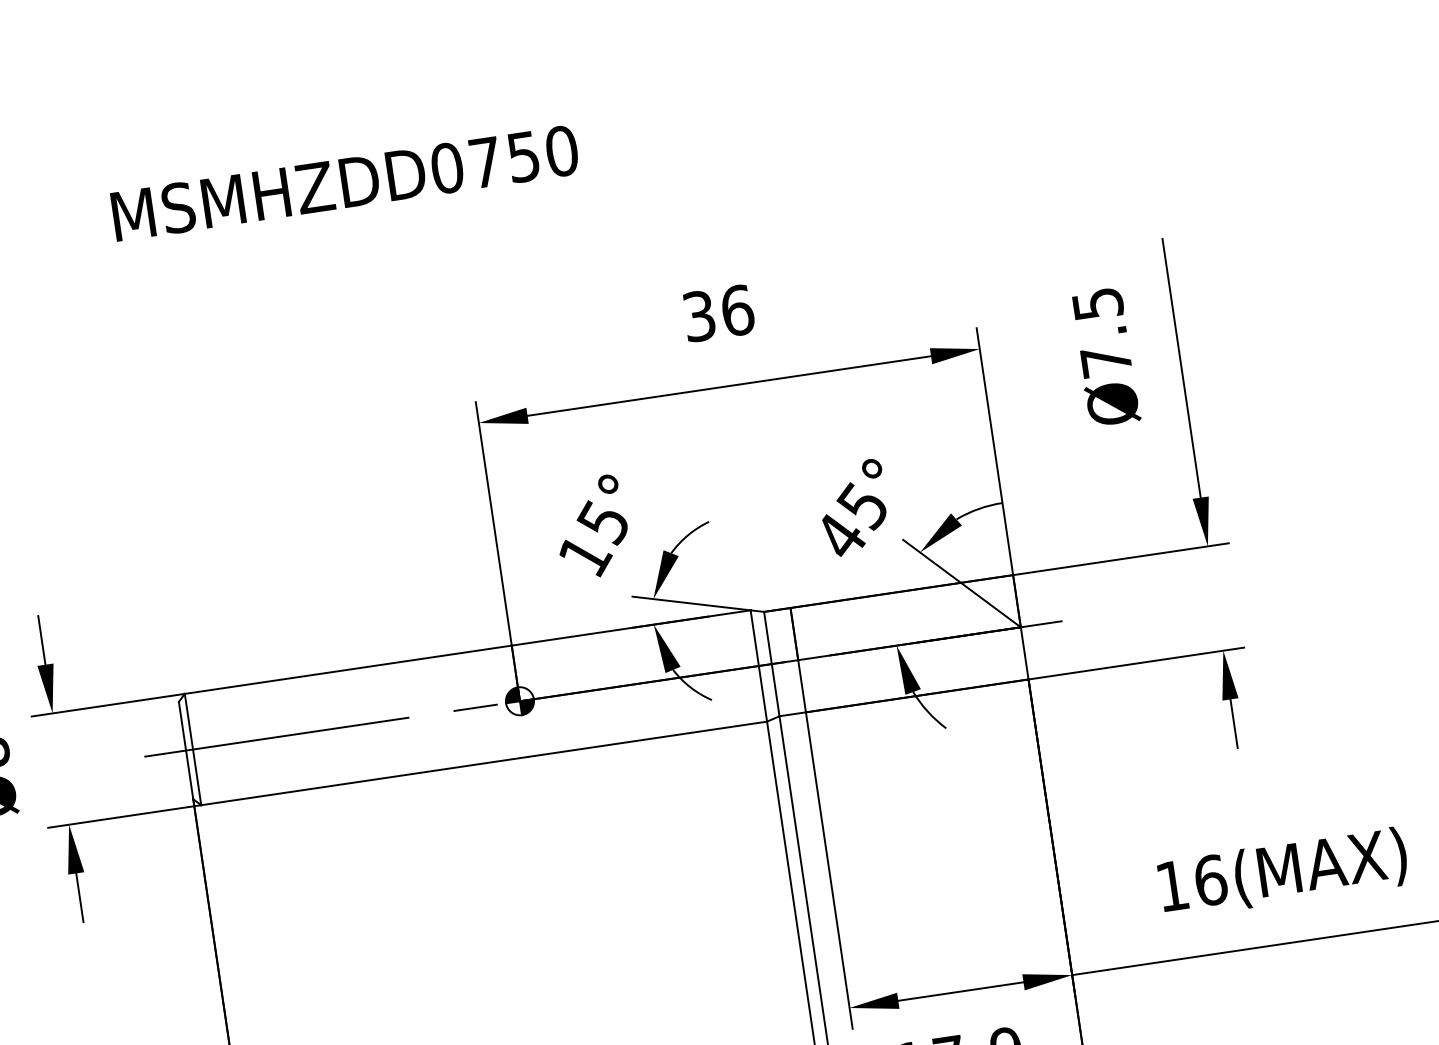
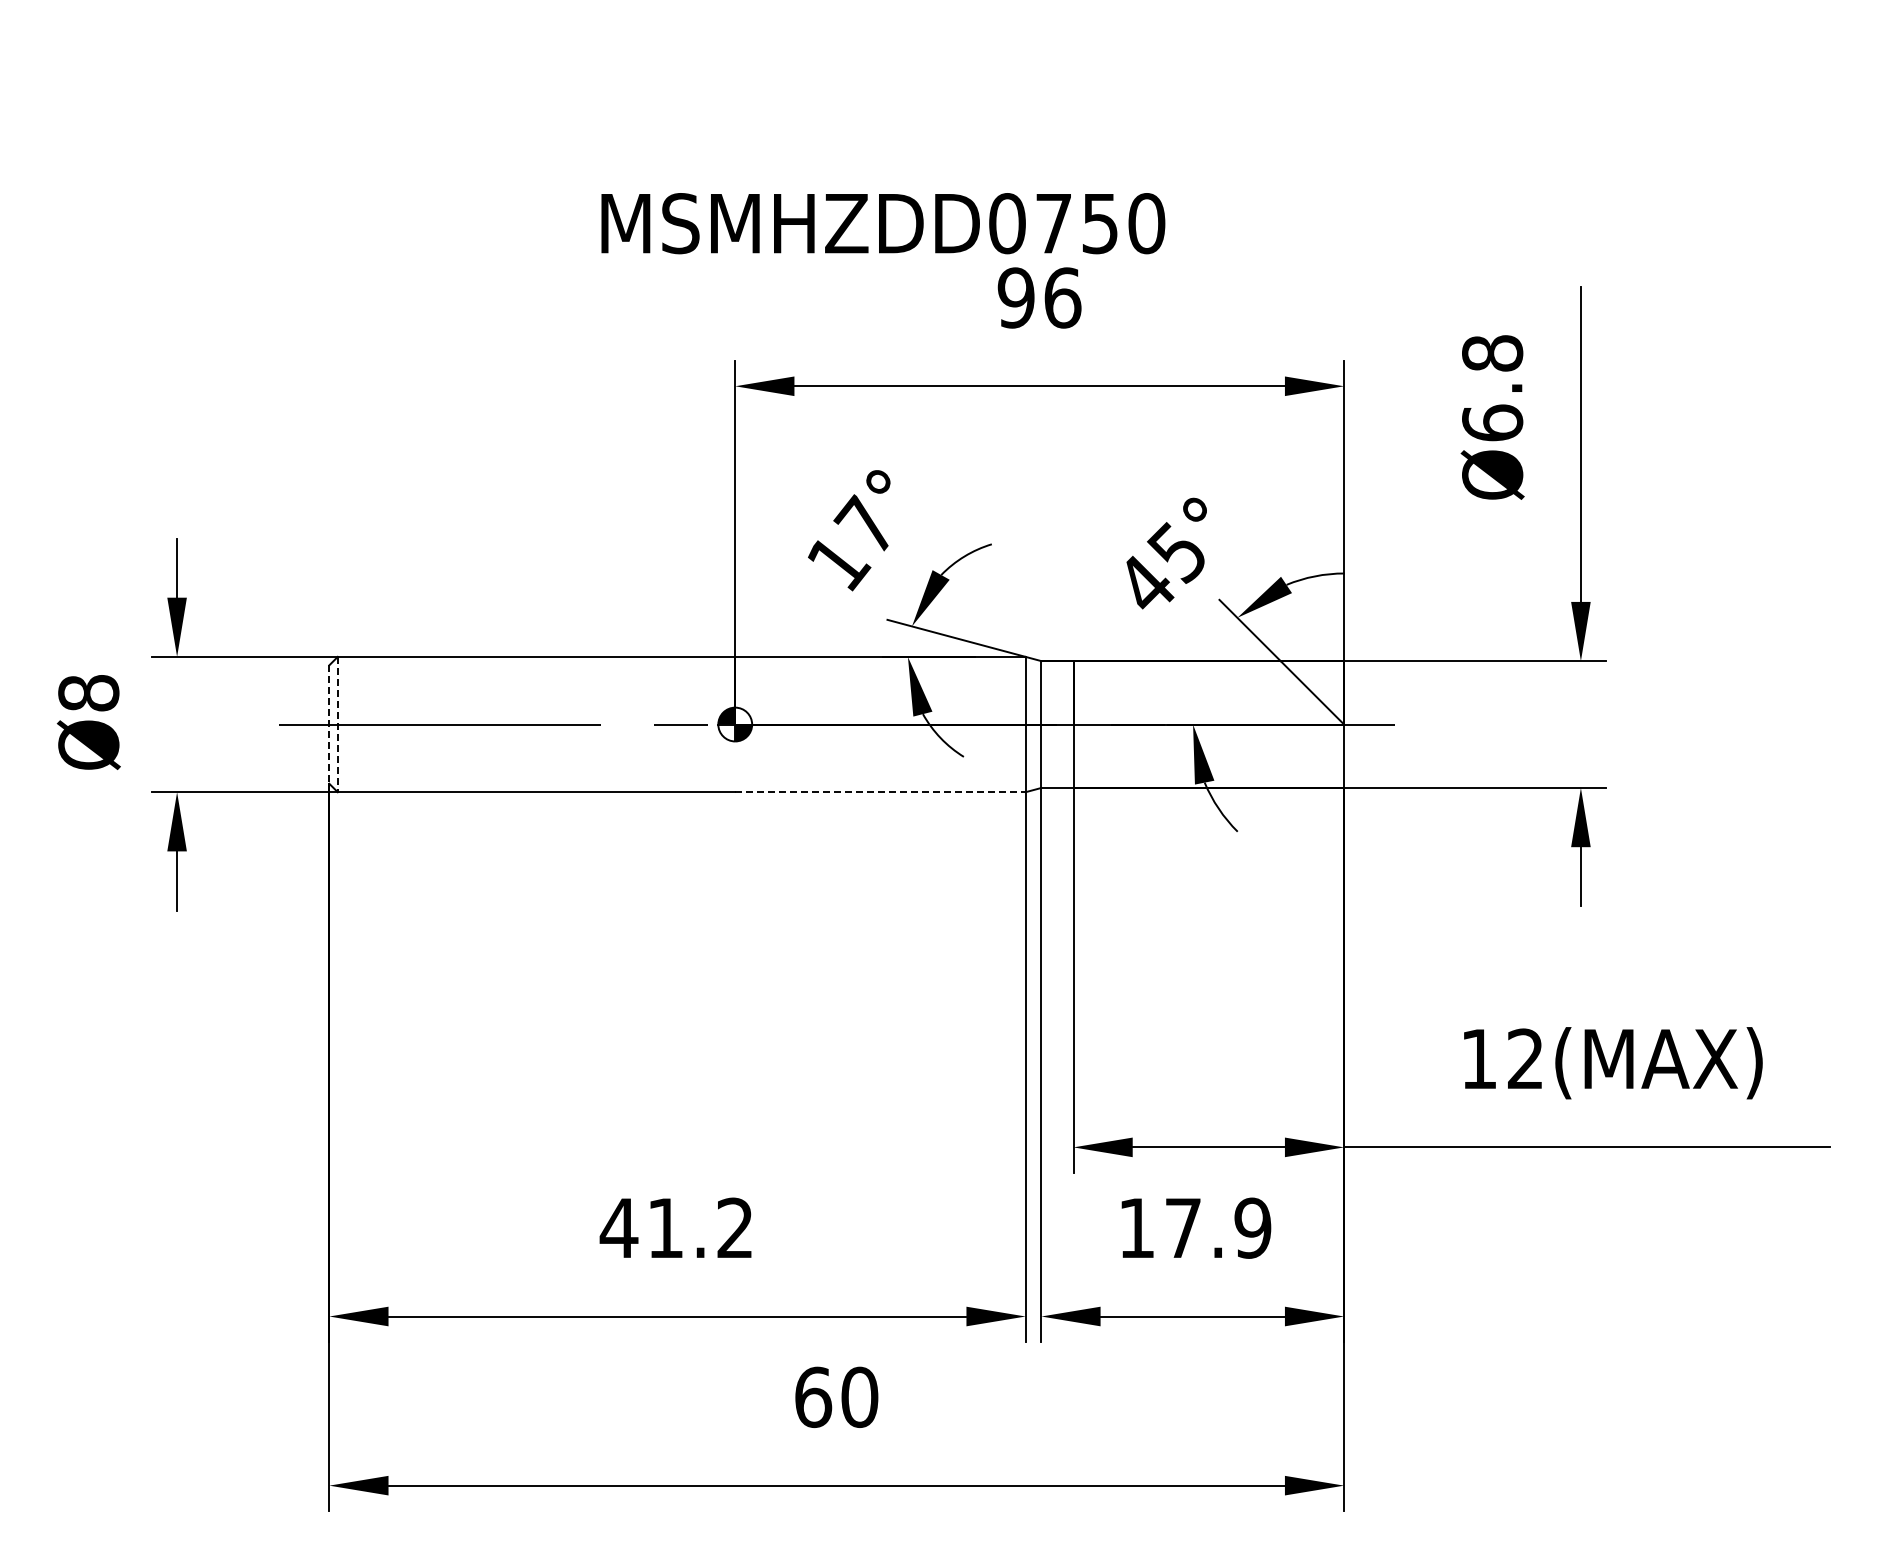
text: (345, 183) -> (883, 223), moved
text: (698, 315) -> (1015, 297), 36 -> 96
text: (1102, 332) -> (1492, 388), Ø7.5 -> Ø6.8
text: (601, 521) -> (863, 525), 15° -> 17°
line: (647, 739) -> (880, 792), solid -> dashed
line: (192, 749) -> (337, 724), solid -> dashed
line: (186, 751) -> (329, 725), solid -> dashed
text: (1210, 879) -> (1525, 1058), 16(MAX) -> 12(MAX)

